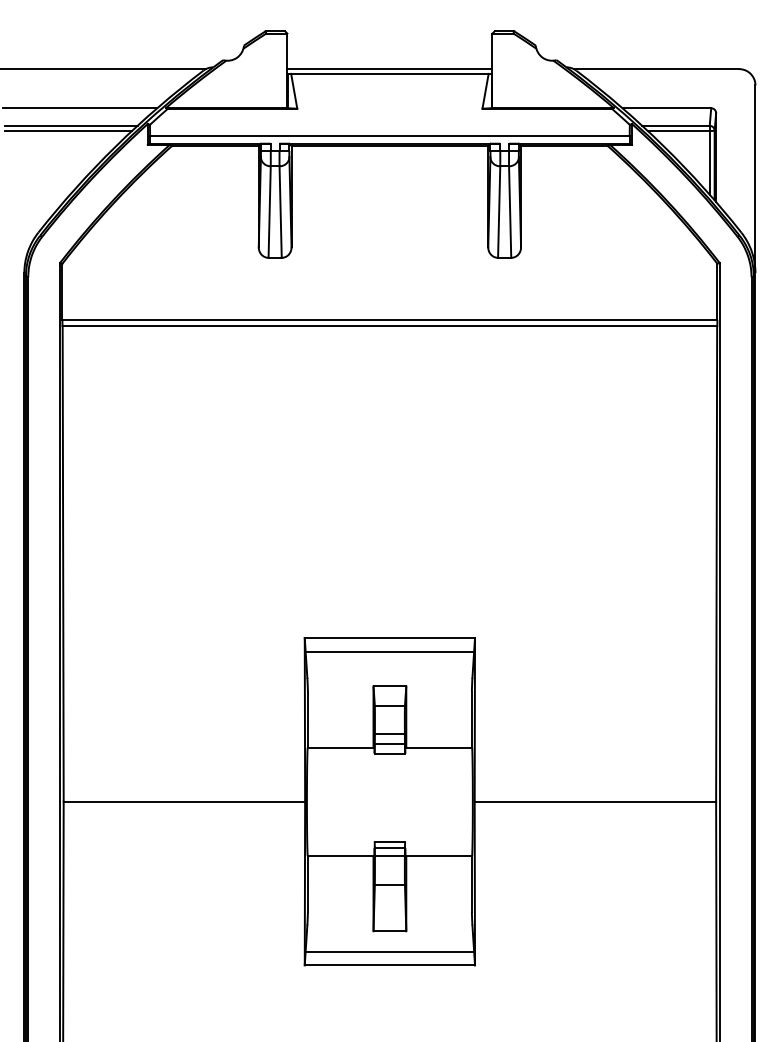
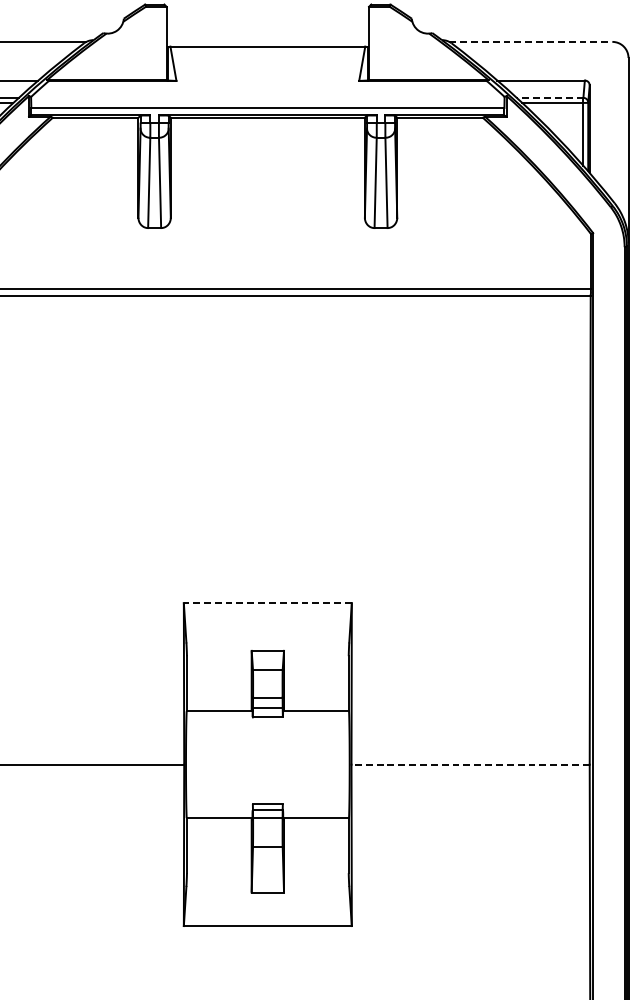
line: (389, 69) -> (267, 42), removed
line: (656, 69) -> (530, 42), solid -> dashed
line: (675, 125) -> (549, 97), solid -> dashed
line: (389, 638) -> (267, 603), solid -> dashed
line: (389, 651) -> (267, 616), removed
line: (595, 801) -> (470, 764), solid -> dashed
line: (389, 951) -> (267, 912), removed

